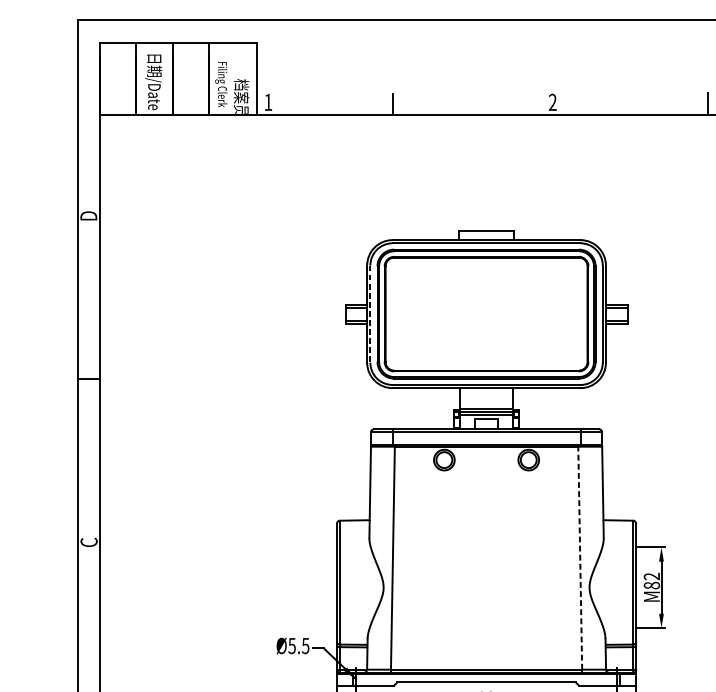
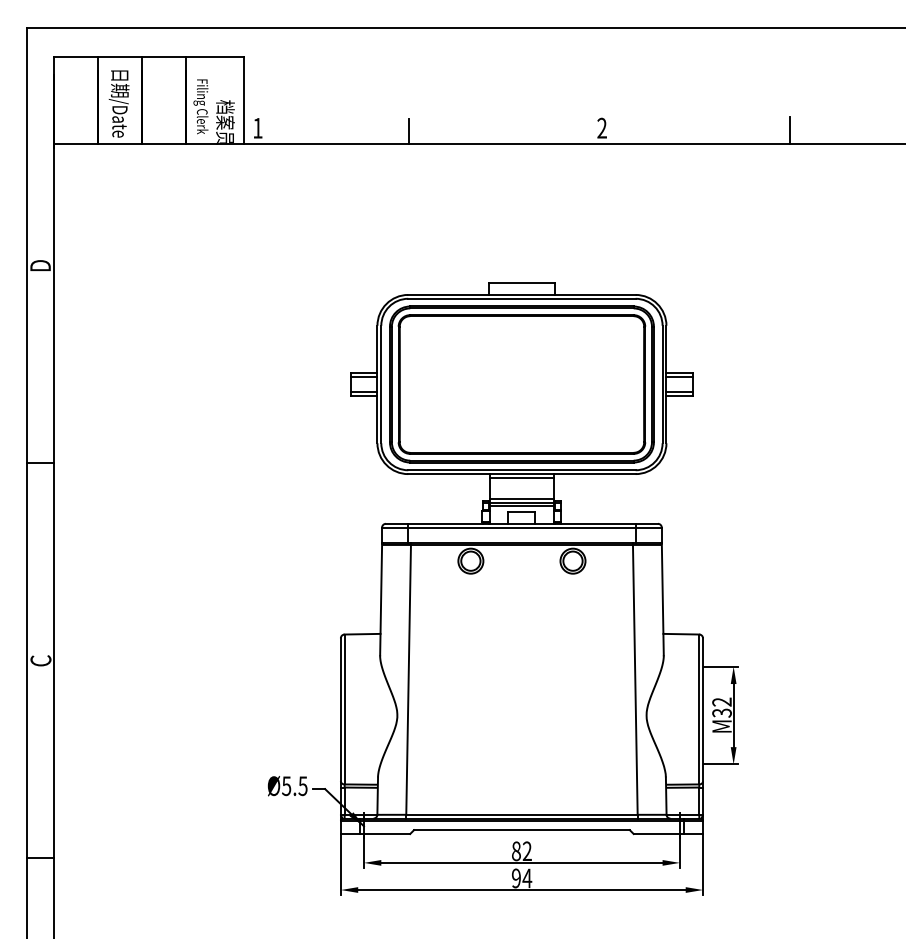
line: (370, 314) -> (381, 384), dashed -> solid
line: (486, 390) -> (521, 477), added
line: (580, 557) -> (635, 679), dashed -> solid
text: (651, 585) -> (721, 712), M82 -> M32

